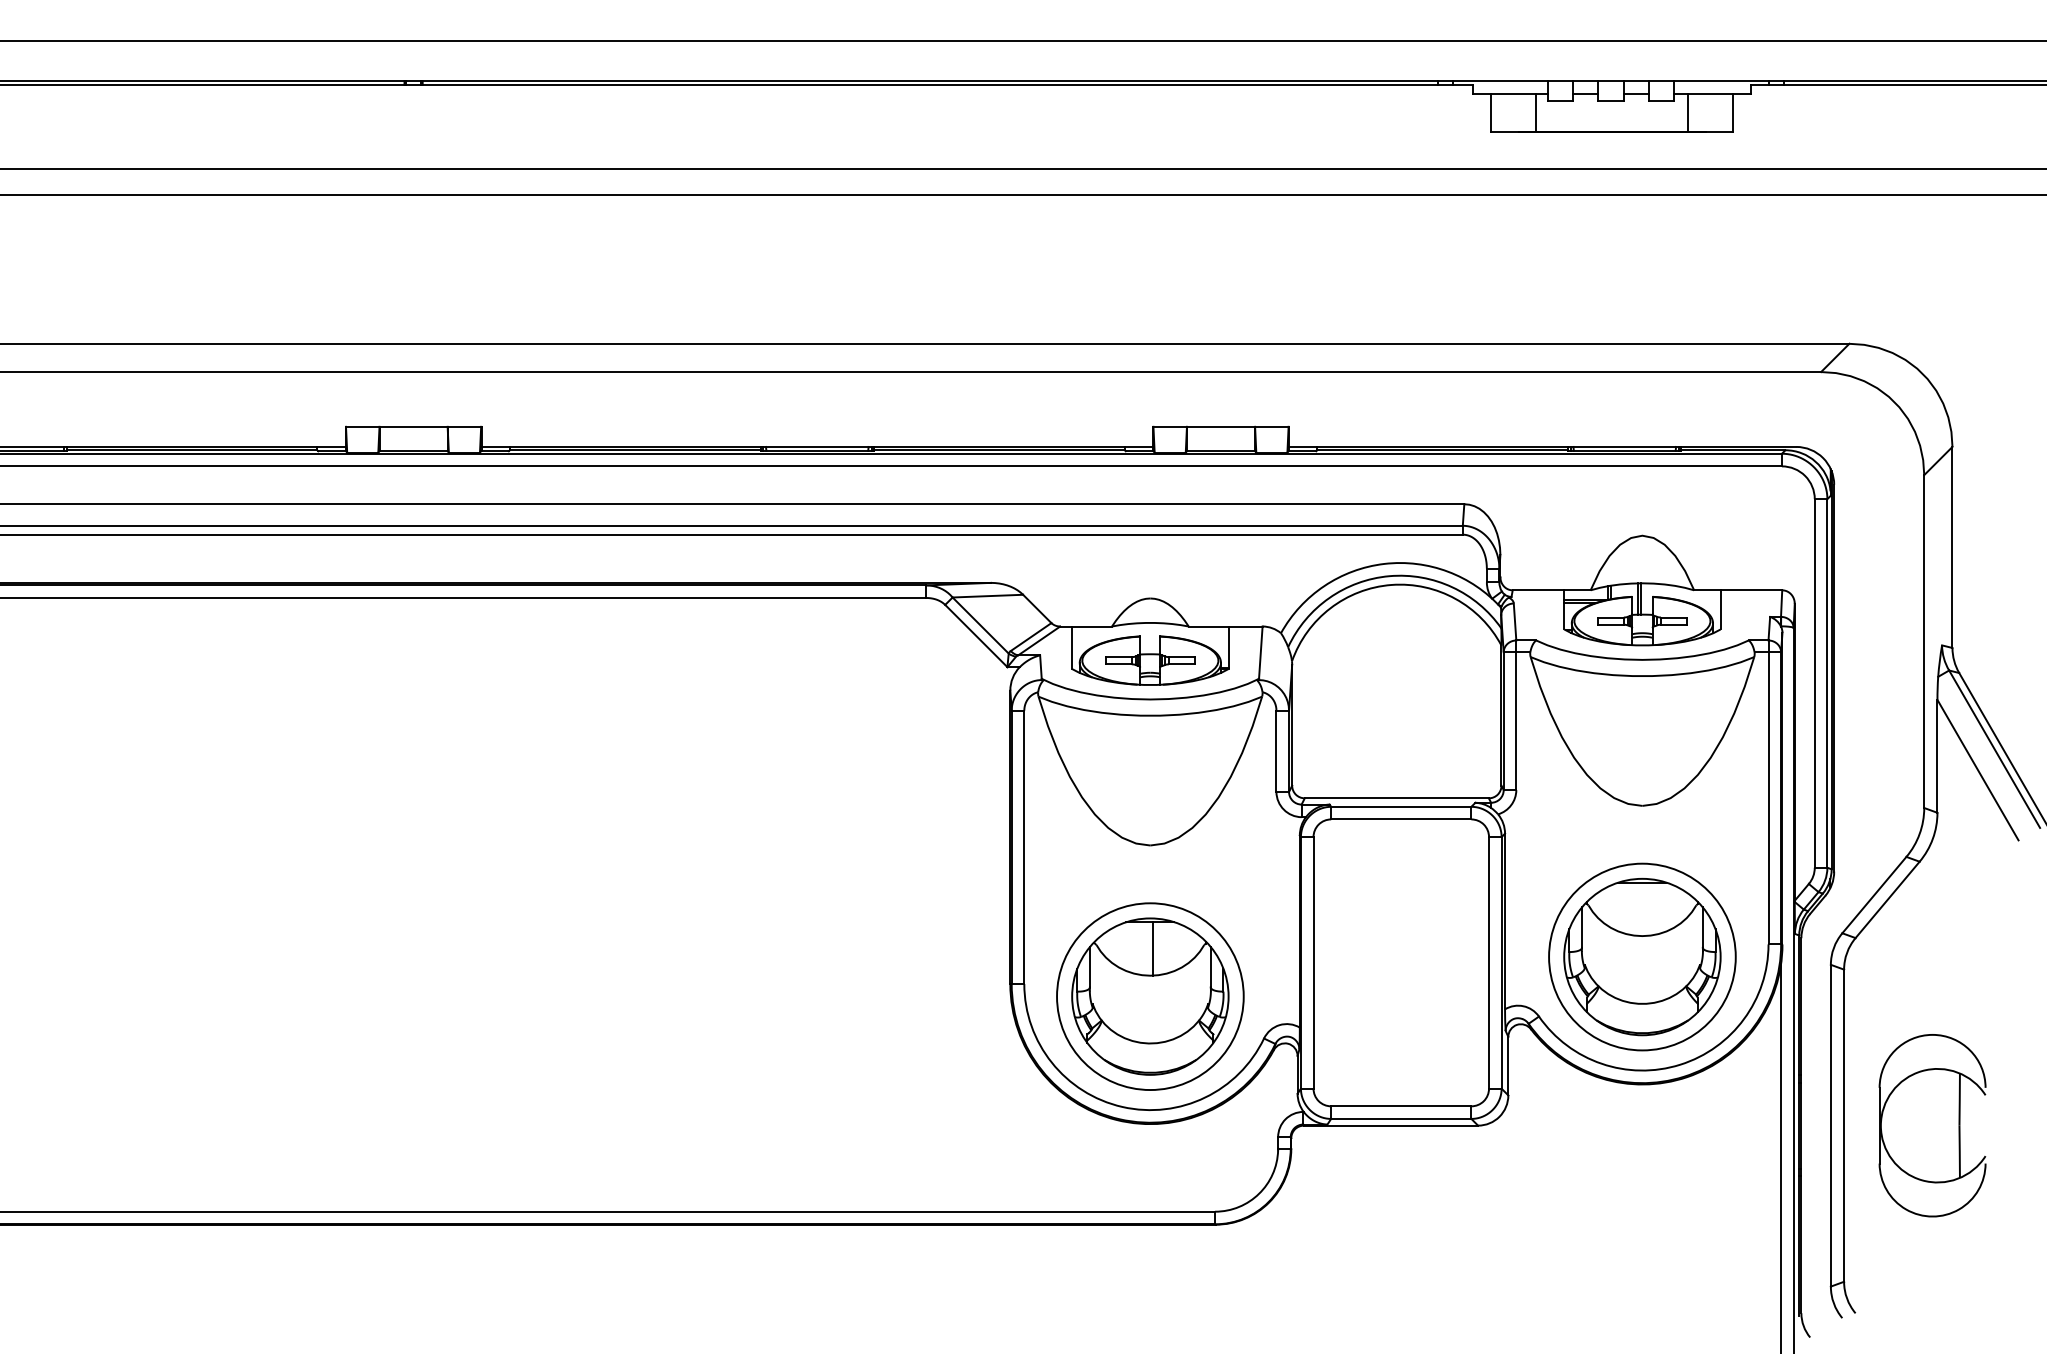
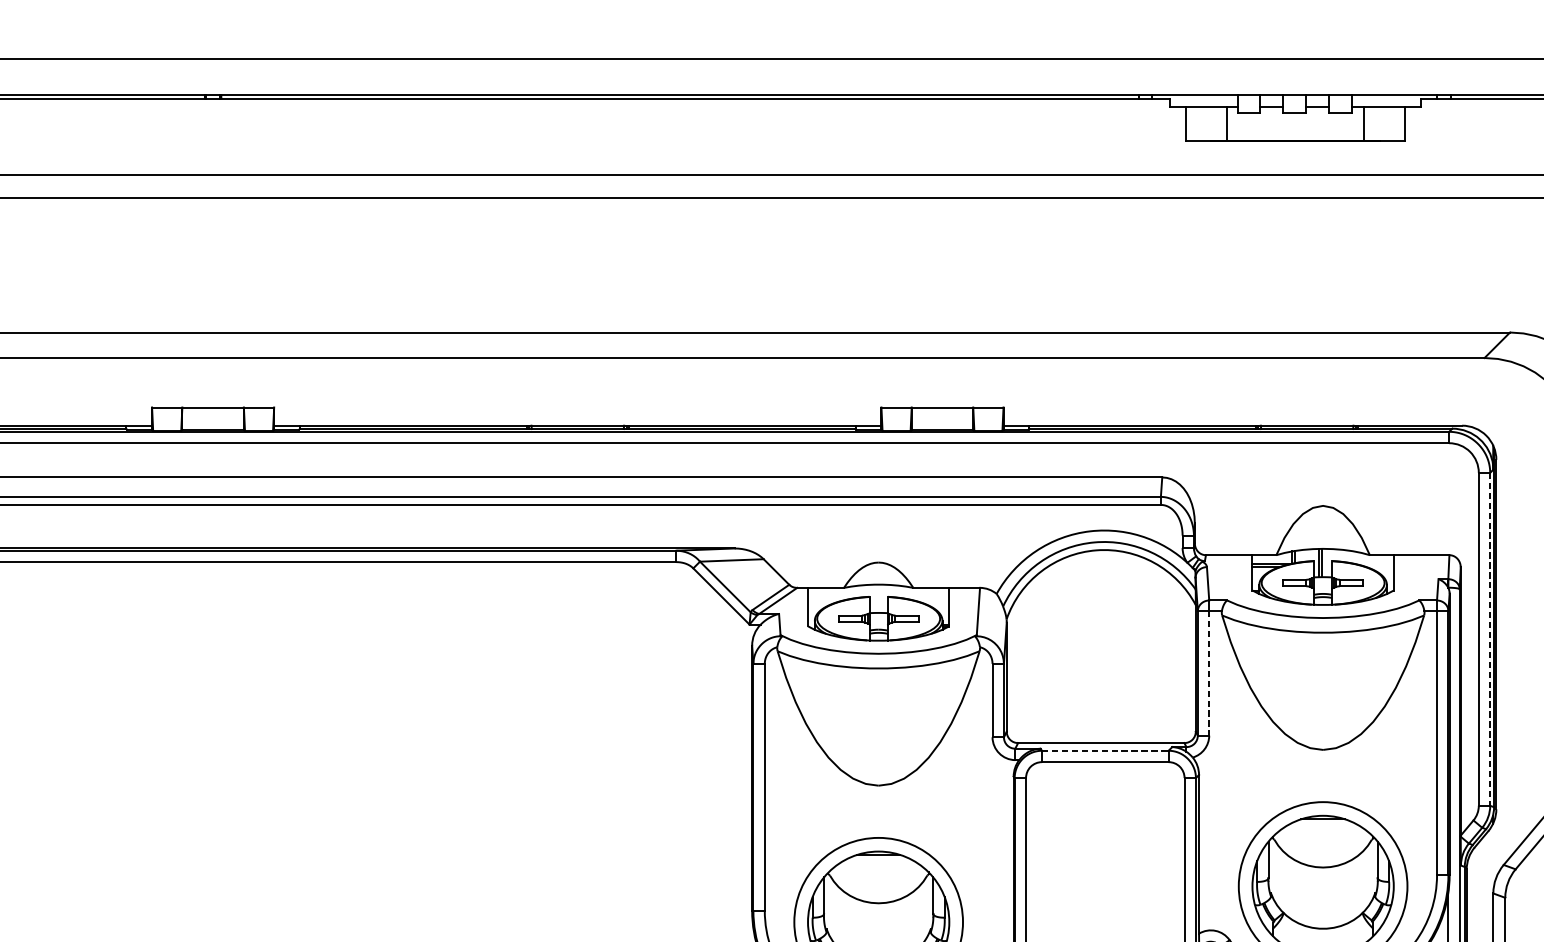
line: (1827, 683) -> (1490, 639), solid -> dashed
line: (1516, 721) -> (1209, 673), solid -> dashed
line: (1401, 806) -> (1105, 750), solid -> dashed
line: (1153, 948) -> (881, 878), removed

